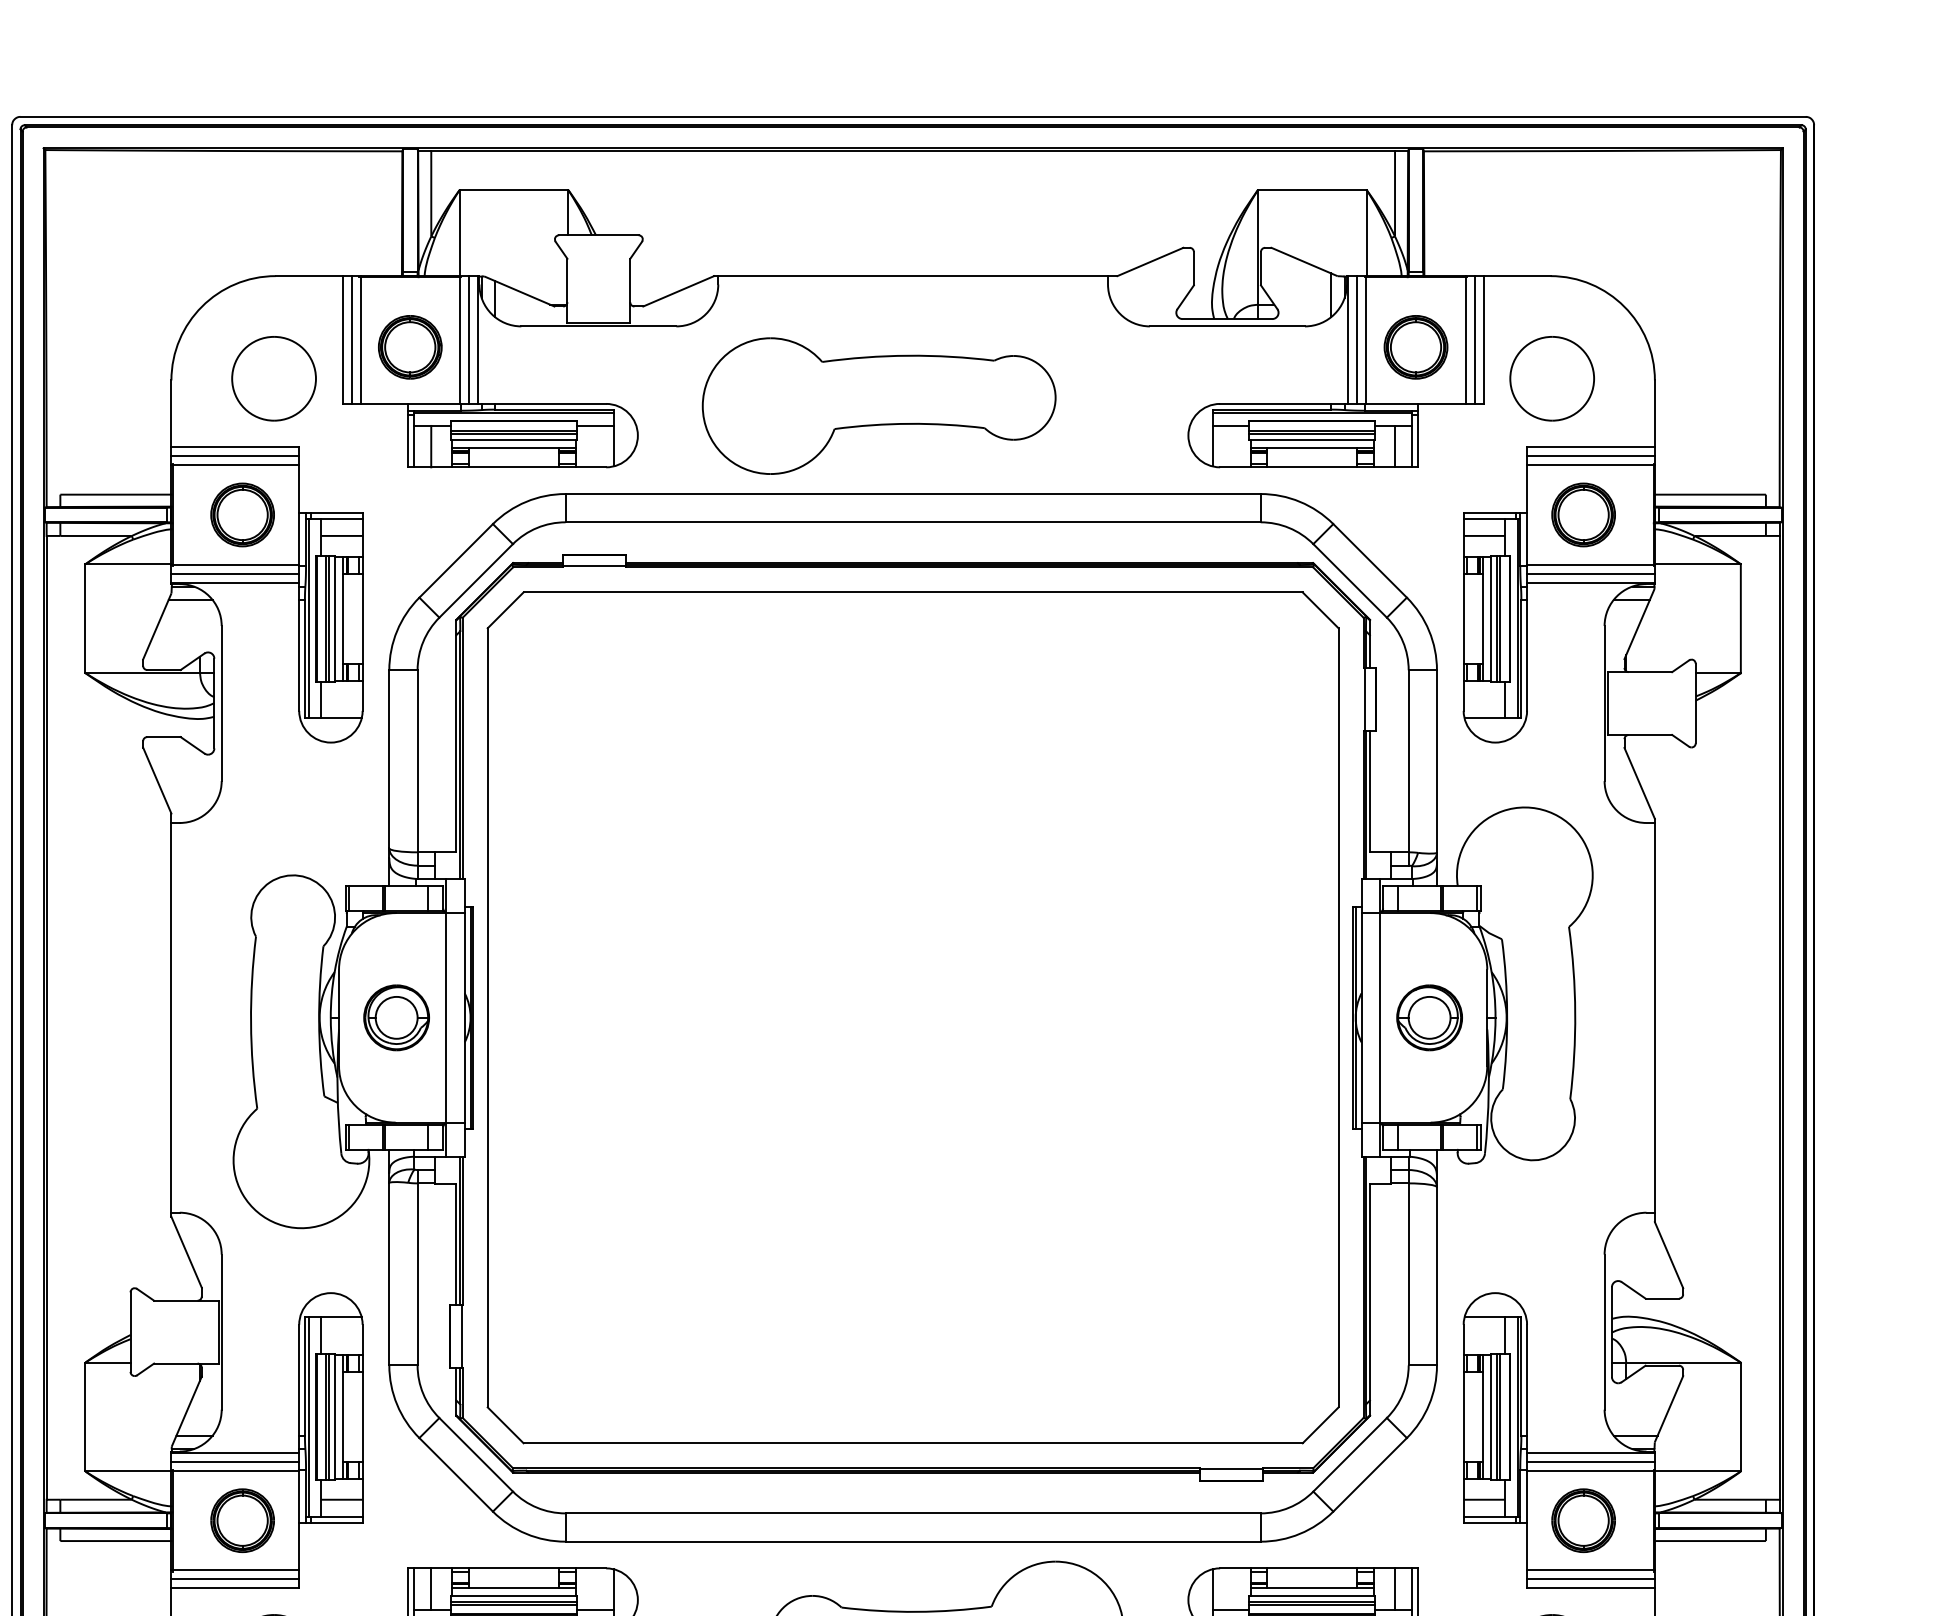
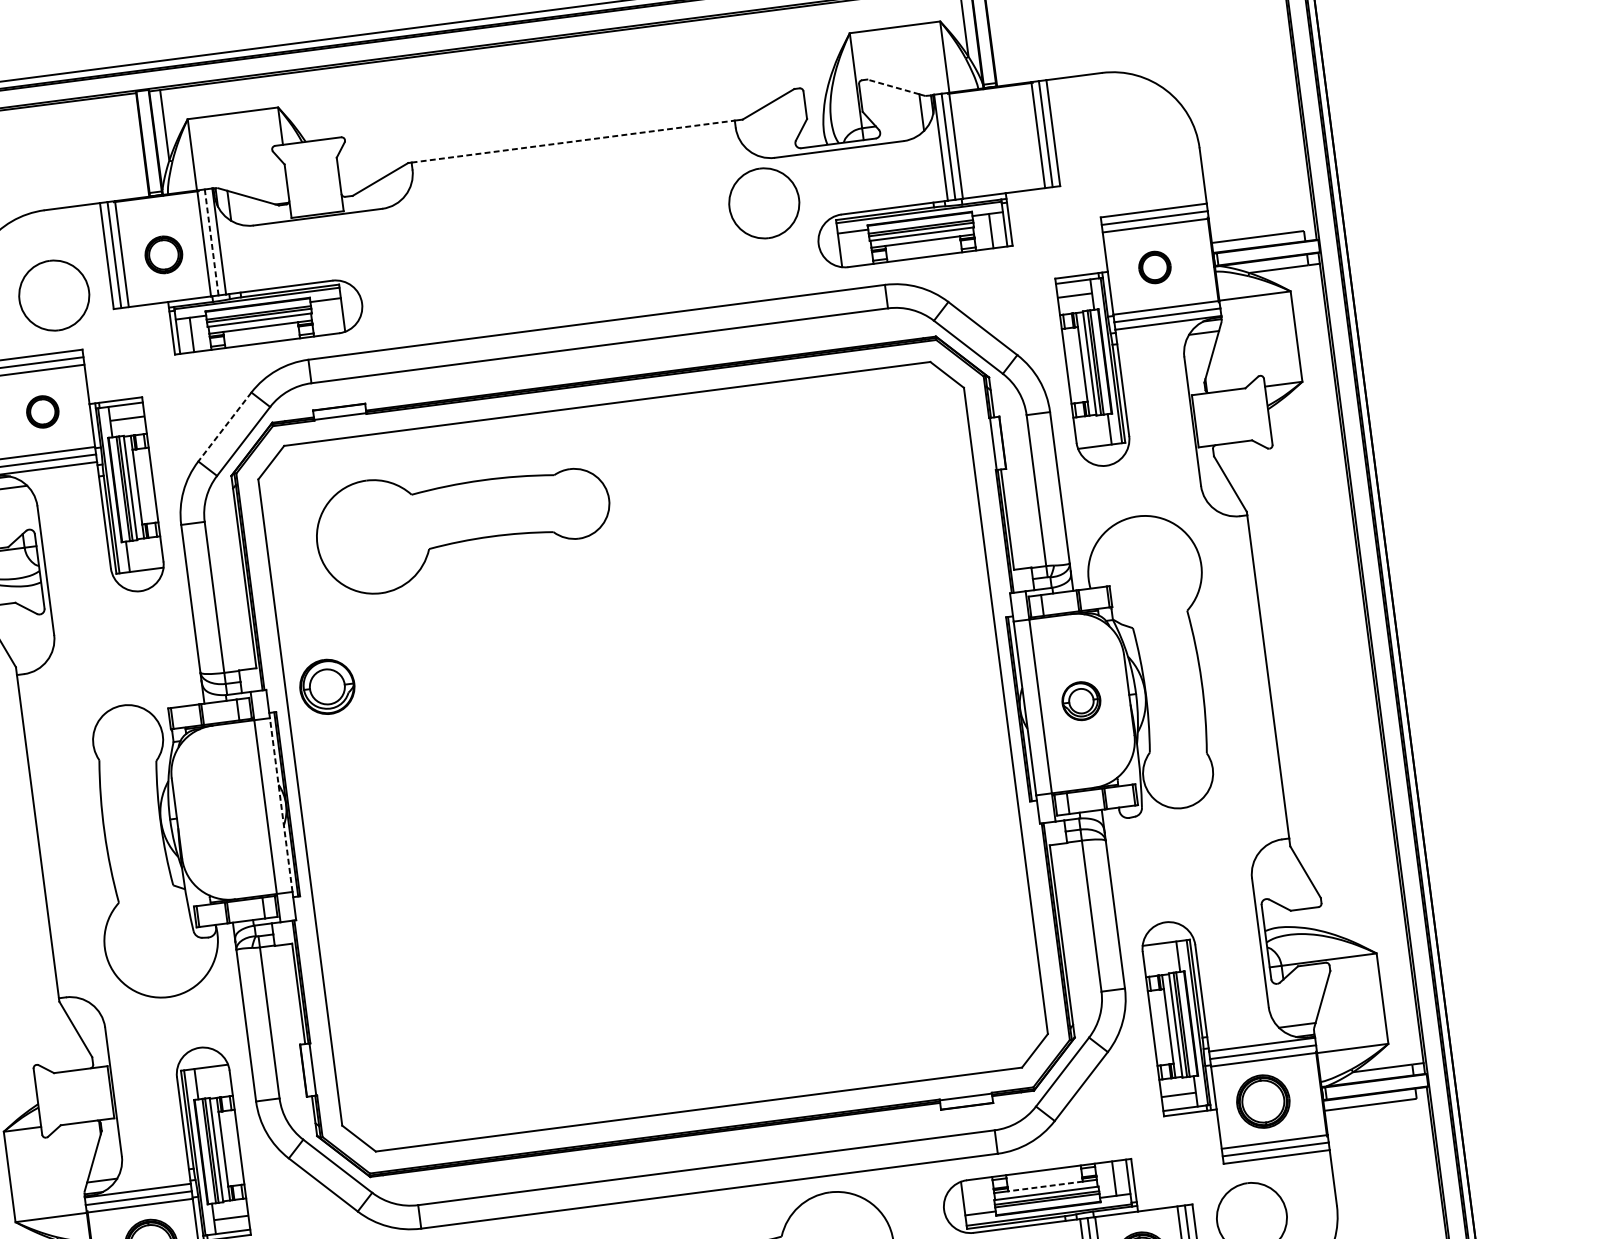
line: (1300, 260) -> (892, 86), solid -> dashed
line: (913, 276) -> (573, 141), solid -> dashed
line: (468, 340) -> (211, 242), solid -> dashed
part: (410, 347) -> (164, 254), size x0.7
part: (1415, 347) -> (997, 146), removed
part: (1551, 378) -> (763, 203), moved
part: (878, 405) -> (463, 524), moved
part: (242, 514) -> (42, 411), size x0.6
part: (1583, 514) -> (1154, 267), size x0.6
line: (455, 561) -> (224, 427), solid -> dashed
part: (396, 1017) -> (327, 686), moved
line: (464, 1017) -> (280, 804), solid -> dashed
part: (1429, 1017) -> (1081, 700), size x0.7
line: (1311, 1587) -> (1044, 1186), solid -> dashed

